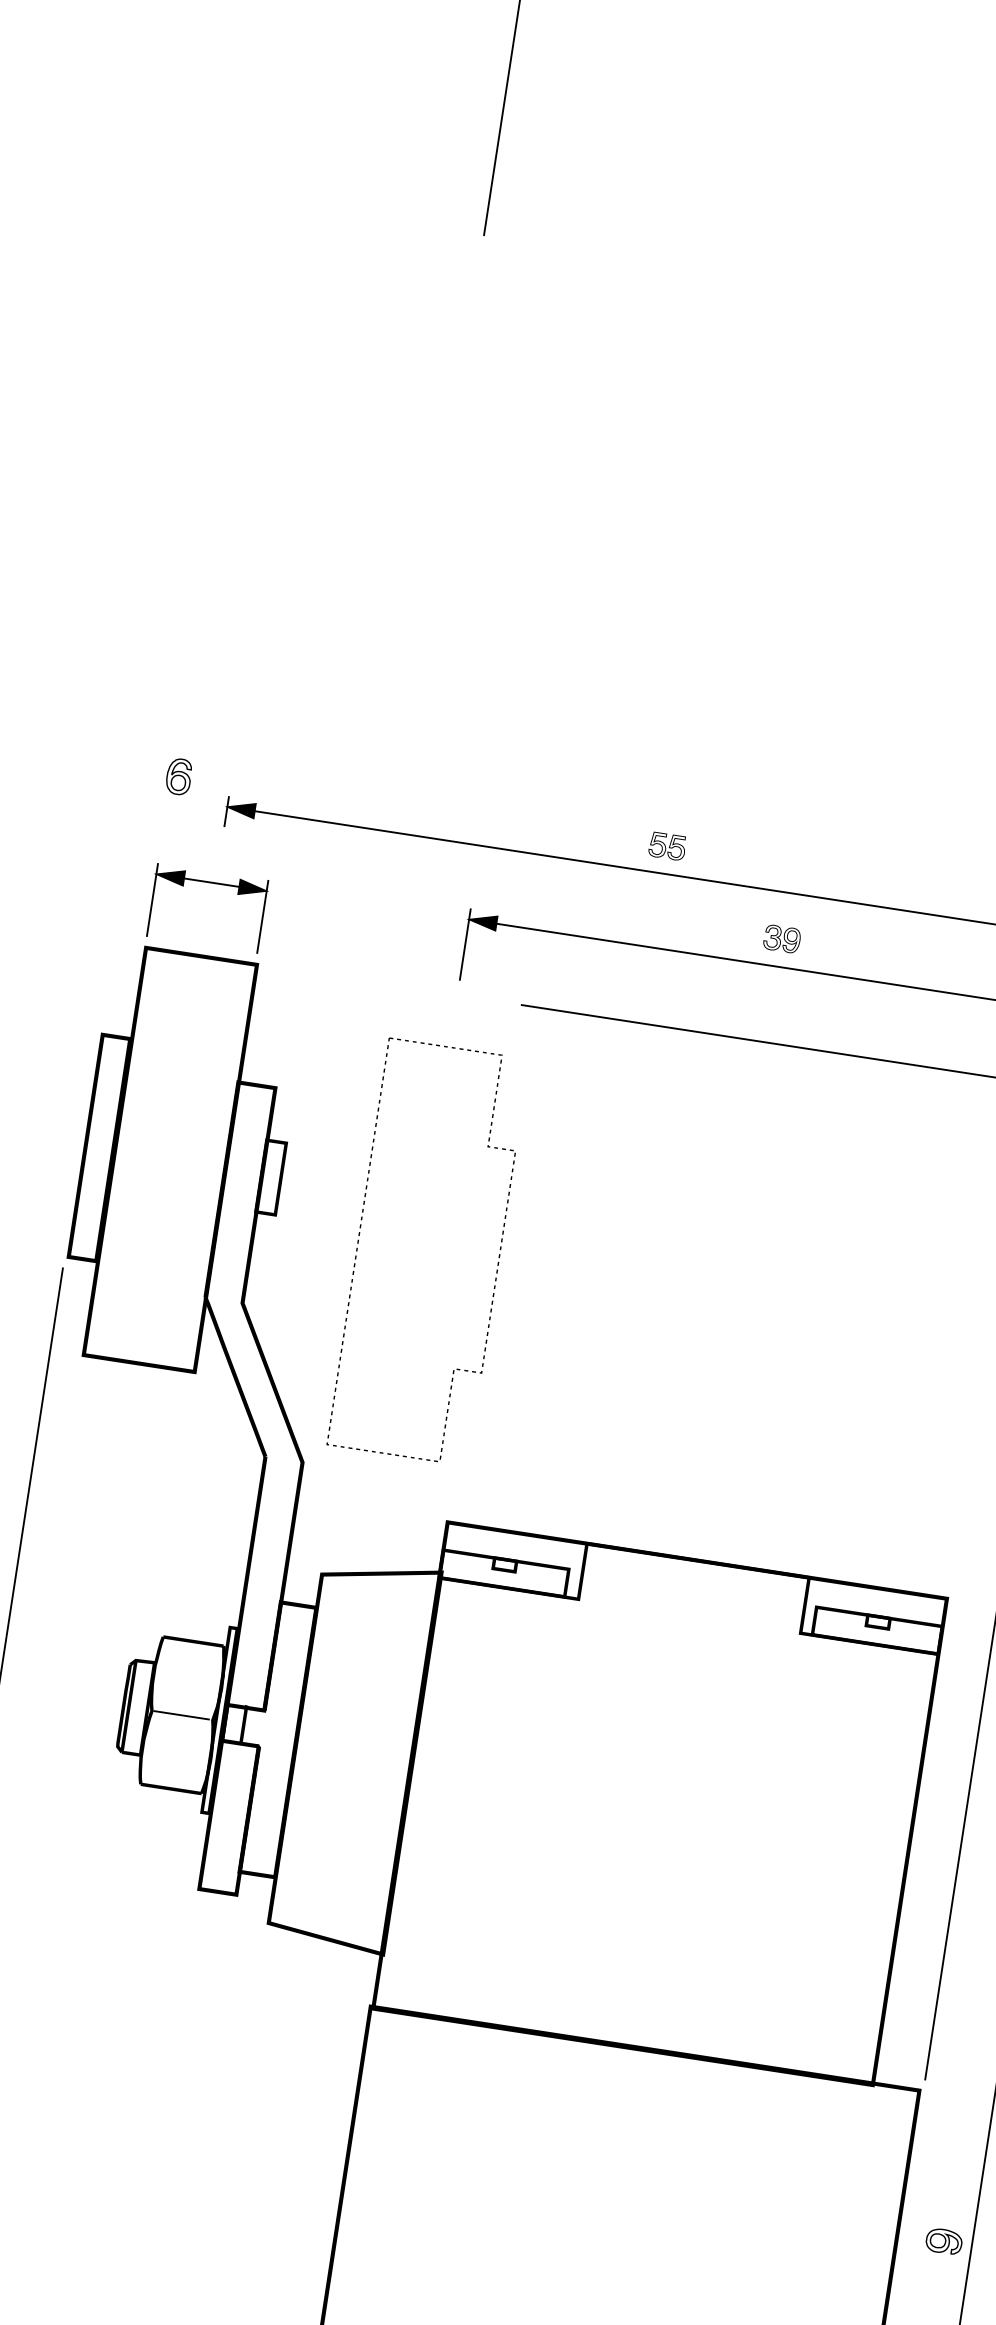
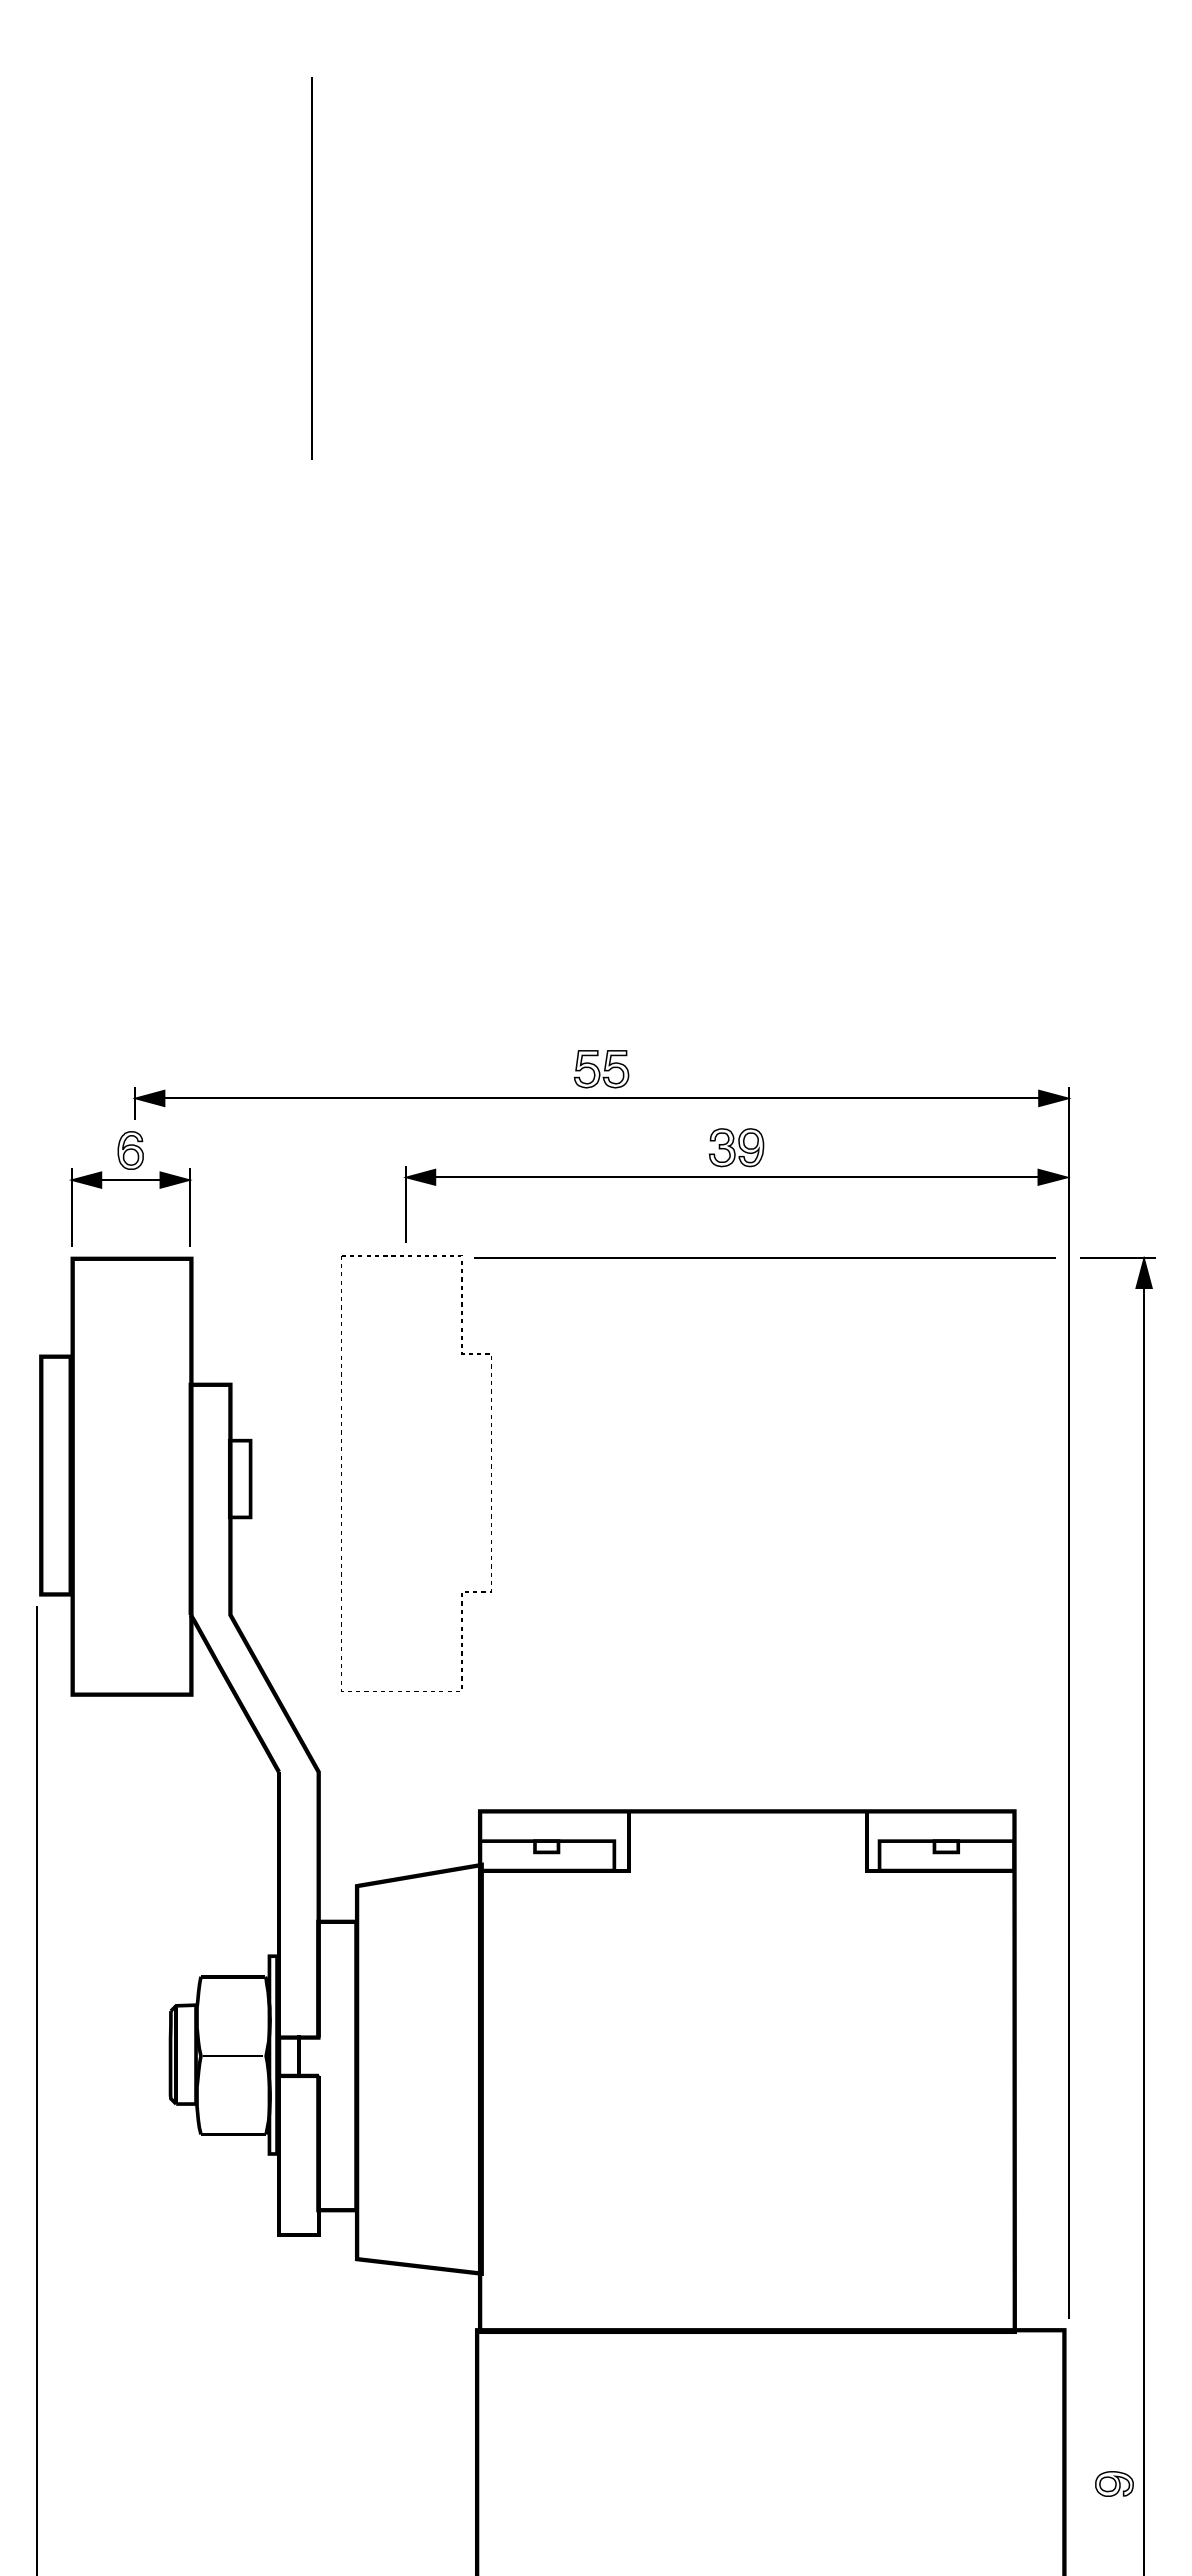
part: (178, 776) -> (130, 1150), moved
part: (667, 846) -> (601, 1069), size x1.43
part: (782, 938) -> (736, 1147), size x1.43
part: (358, 1241) -> (341, 1473), moved

